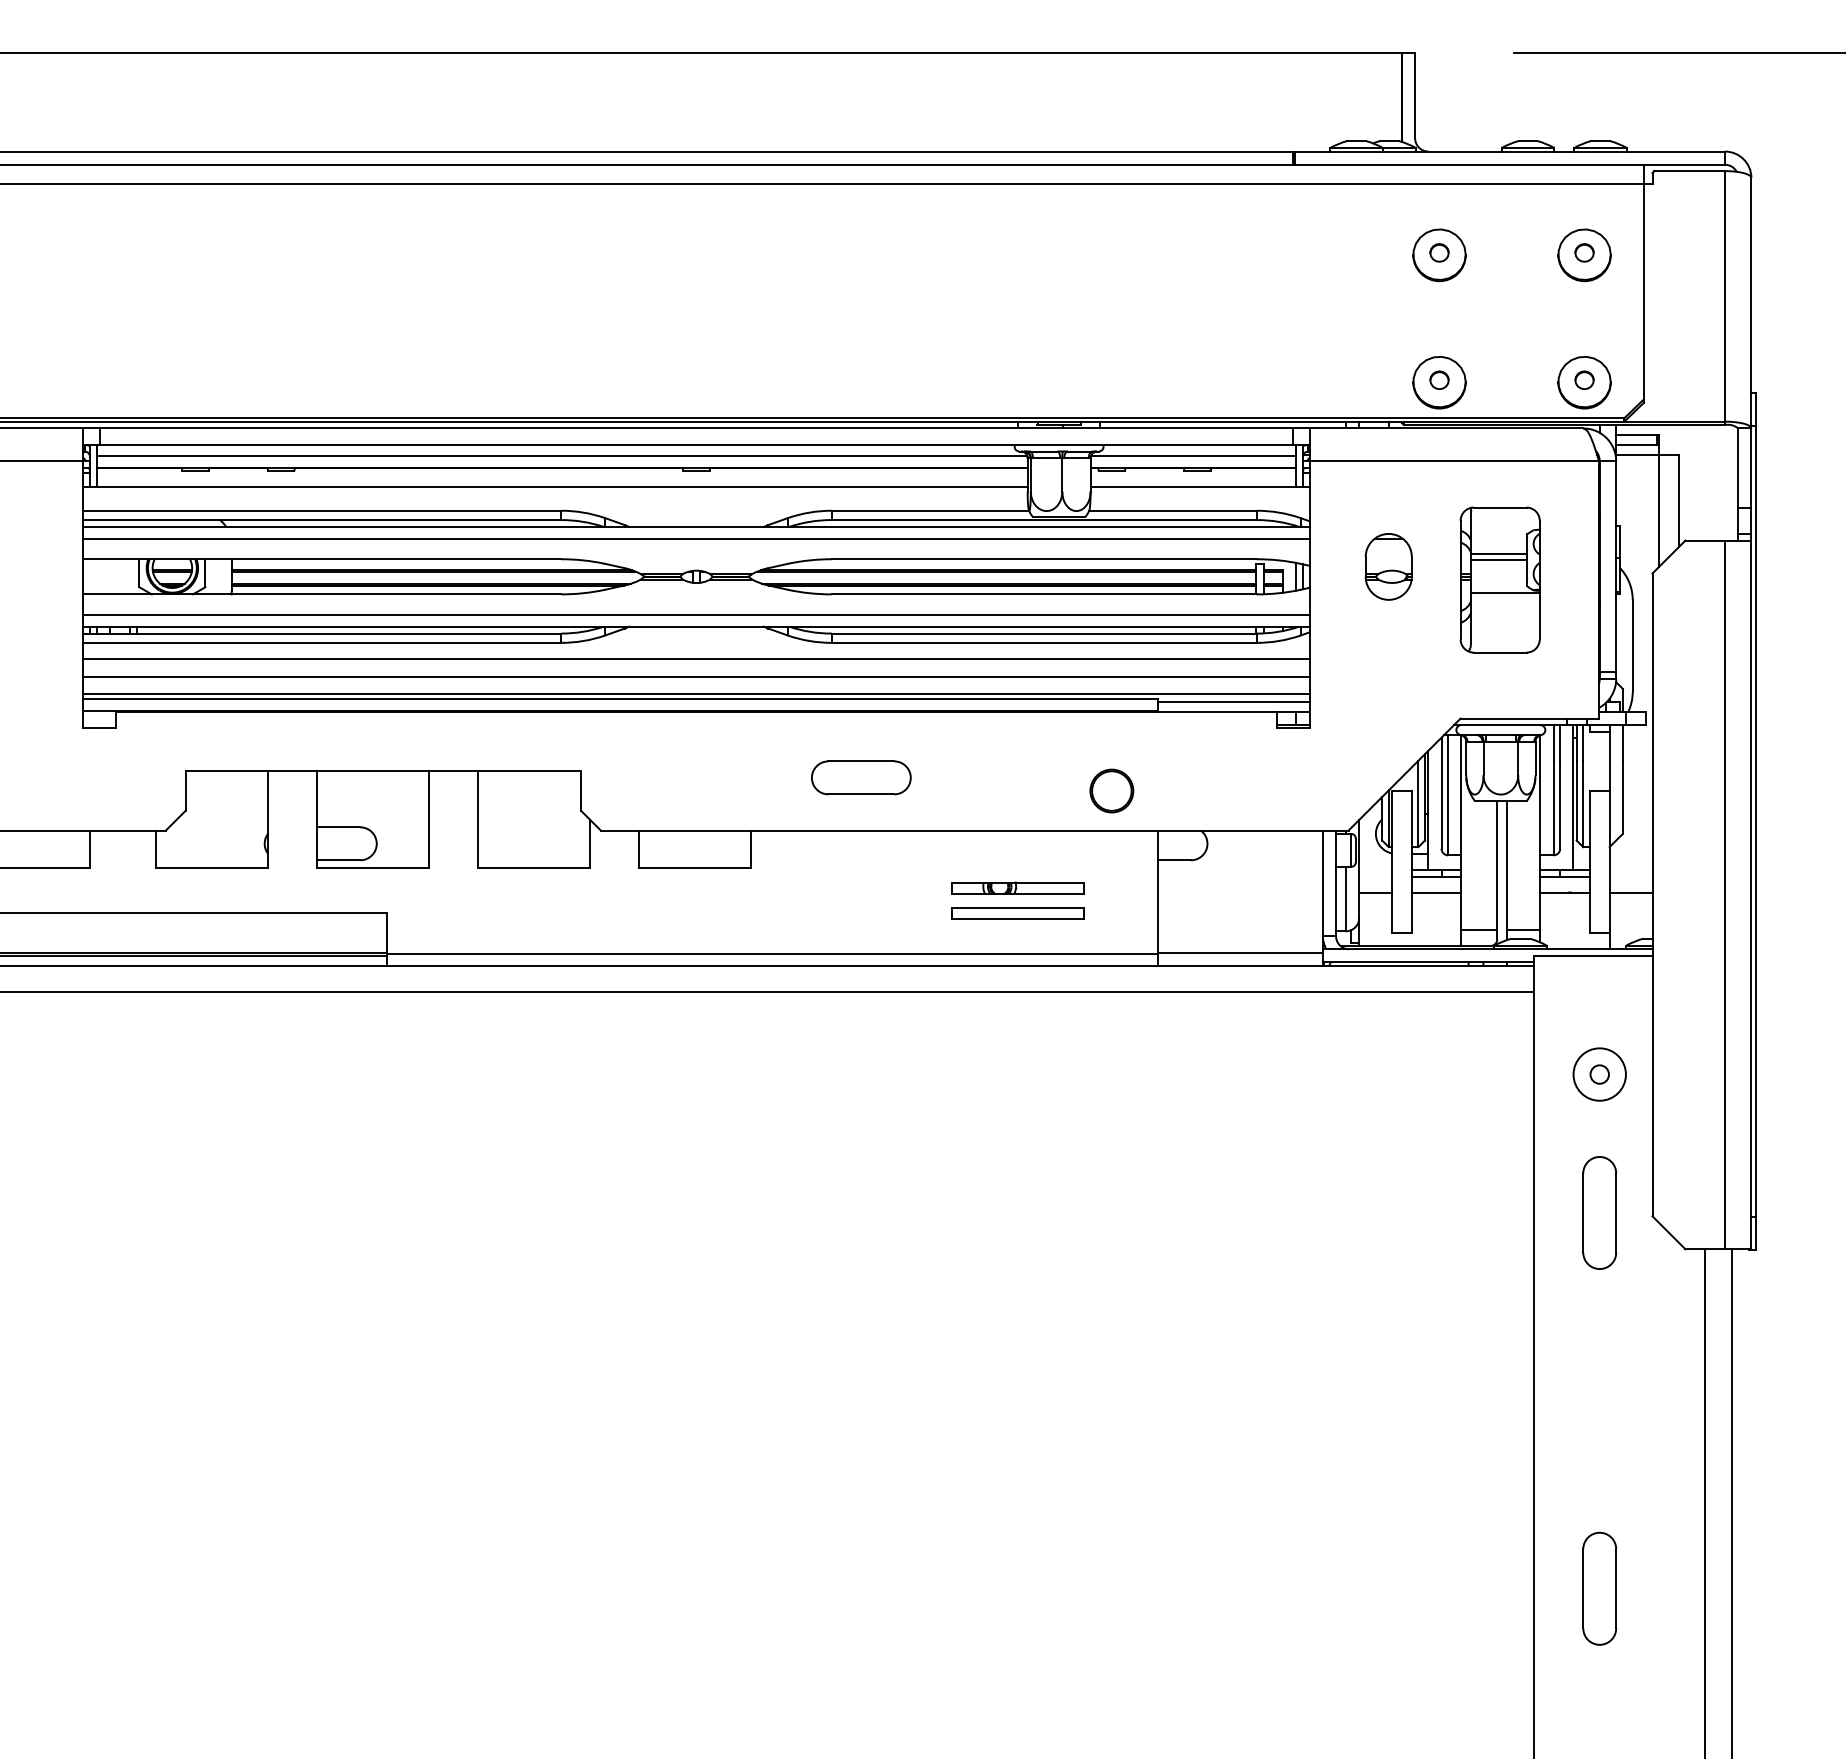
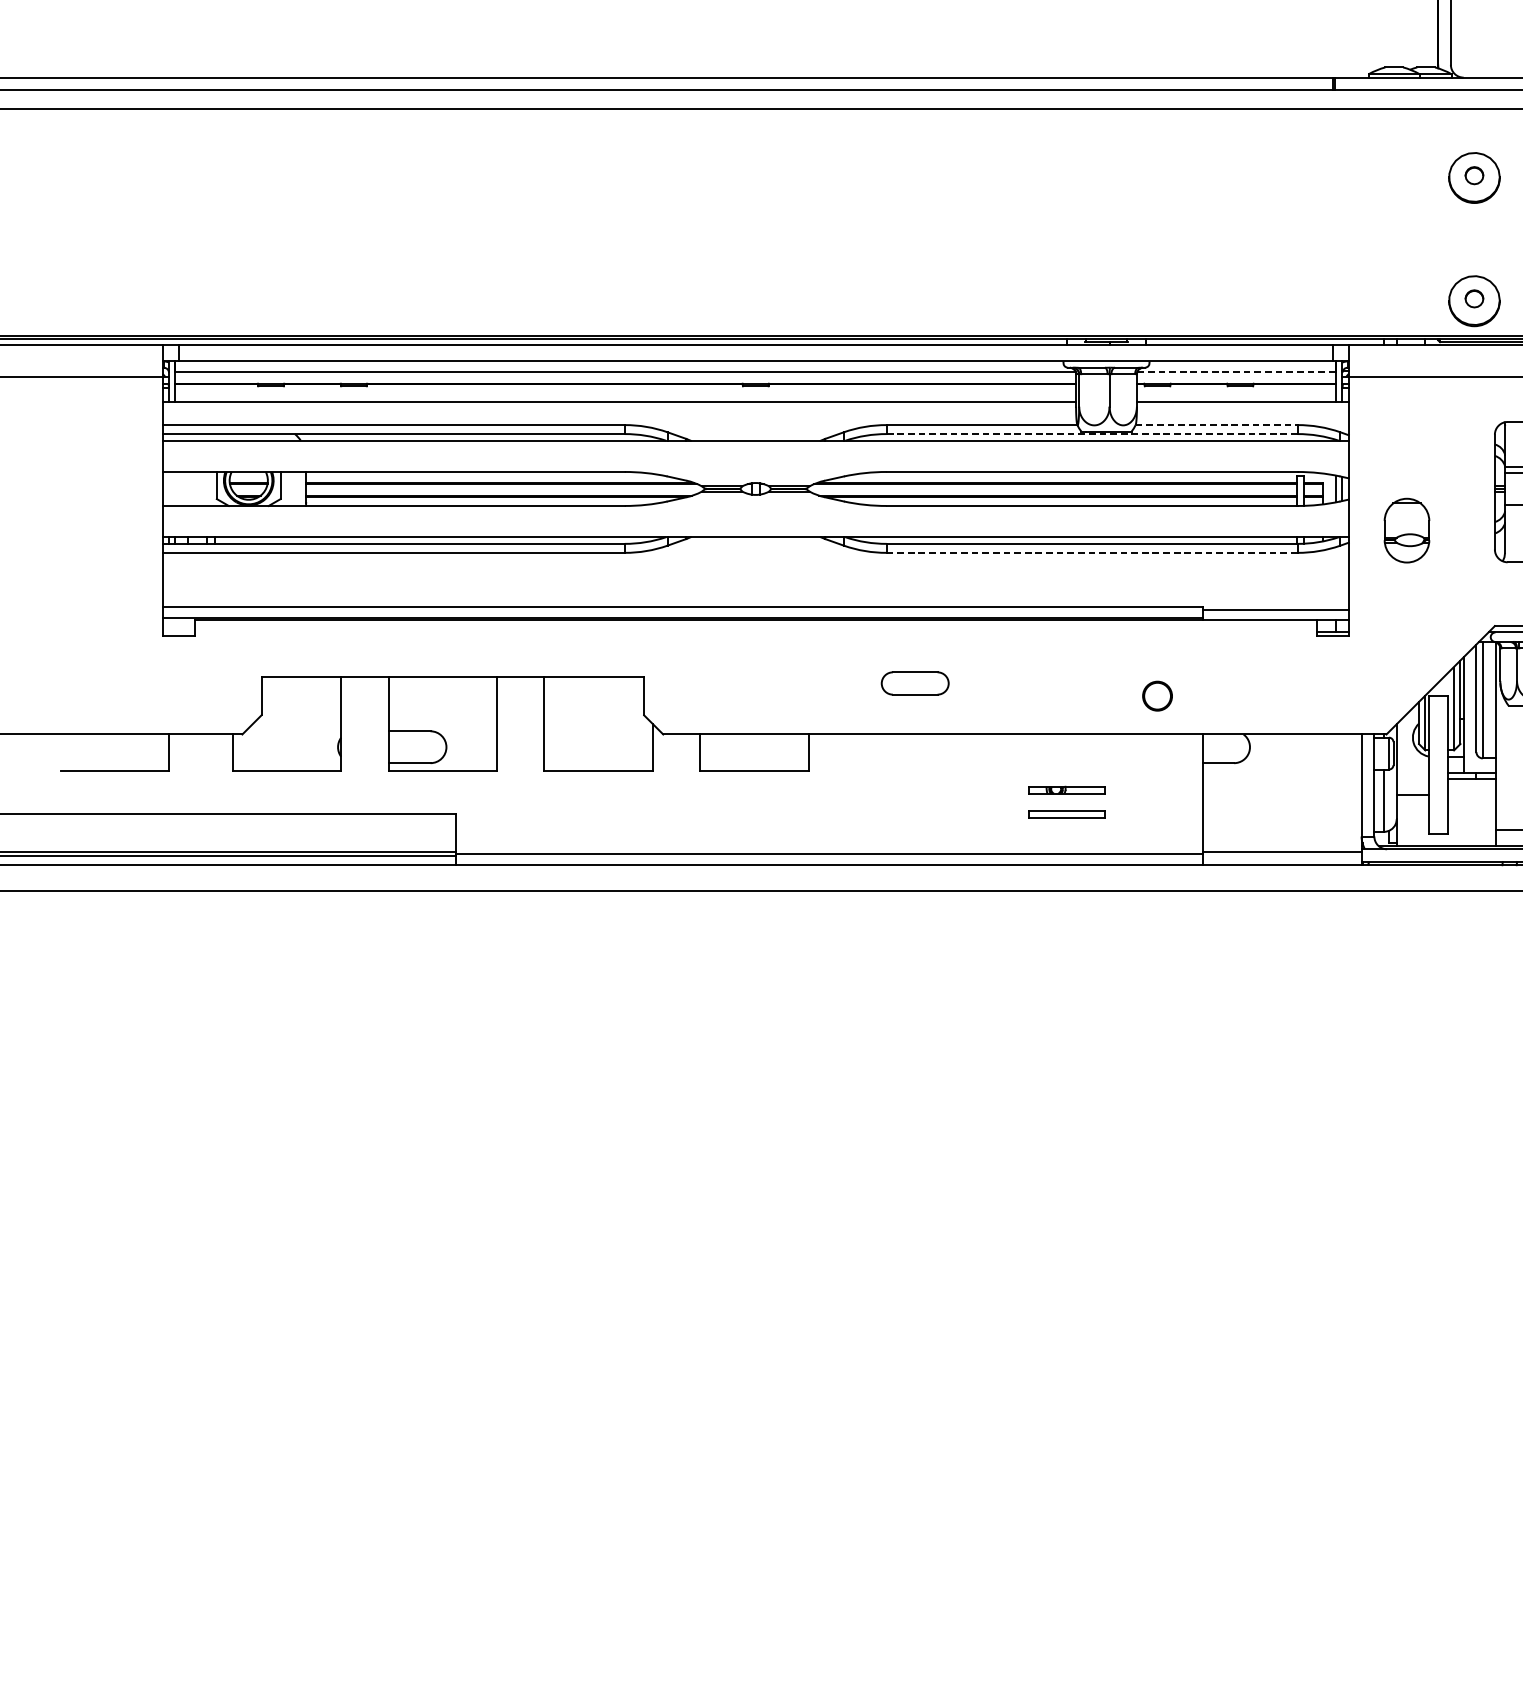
line: (1193, 456) -> (1236, 372), solid -> dashed
line: (1172, 510) -> (1216, 424), solid -> dashed
line: (1044, 520) -> (1092, 434), solid -> dashed
line: (696, 538) -> (755, 451), removed
part: (1388, 566) -> (1406, 530), moved
line: (696, 614) -> (755, 525), removed
line: (1043, 642) -> (1091, 552), solid -> dashed
line: (696, 659) -> (755, 568), removed
line: (696, 677) -> (755, 586), removed
line: (696, 693) -> (755, 601), removed
part: (861, 777) -> (915, 683), size x0.7
part: (1111, 790) -> (1157, 695), size x0.7
part: (1017, 887) -> (1066, 789), size x0.6
line: (1436, 893) -> (1471, 795), removed
part: (1017, 913) -> (1066, 814), size x0.6

